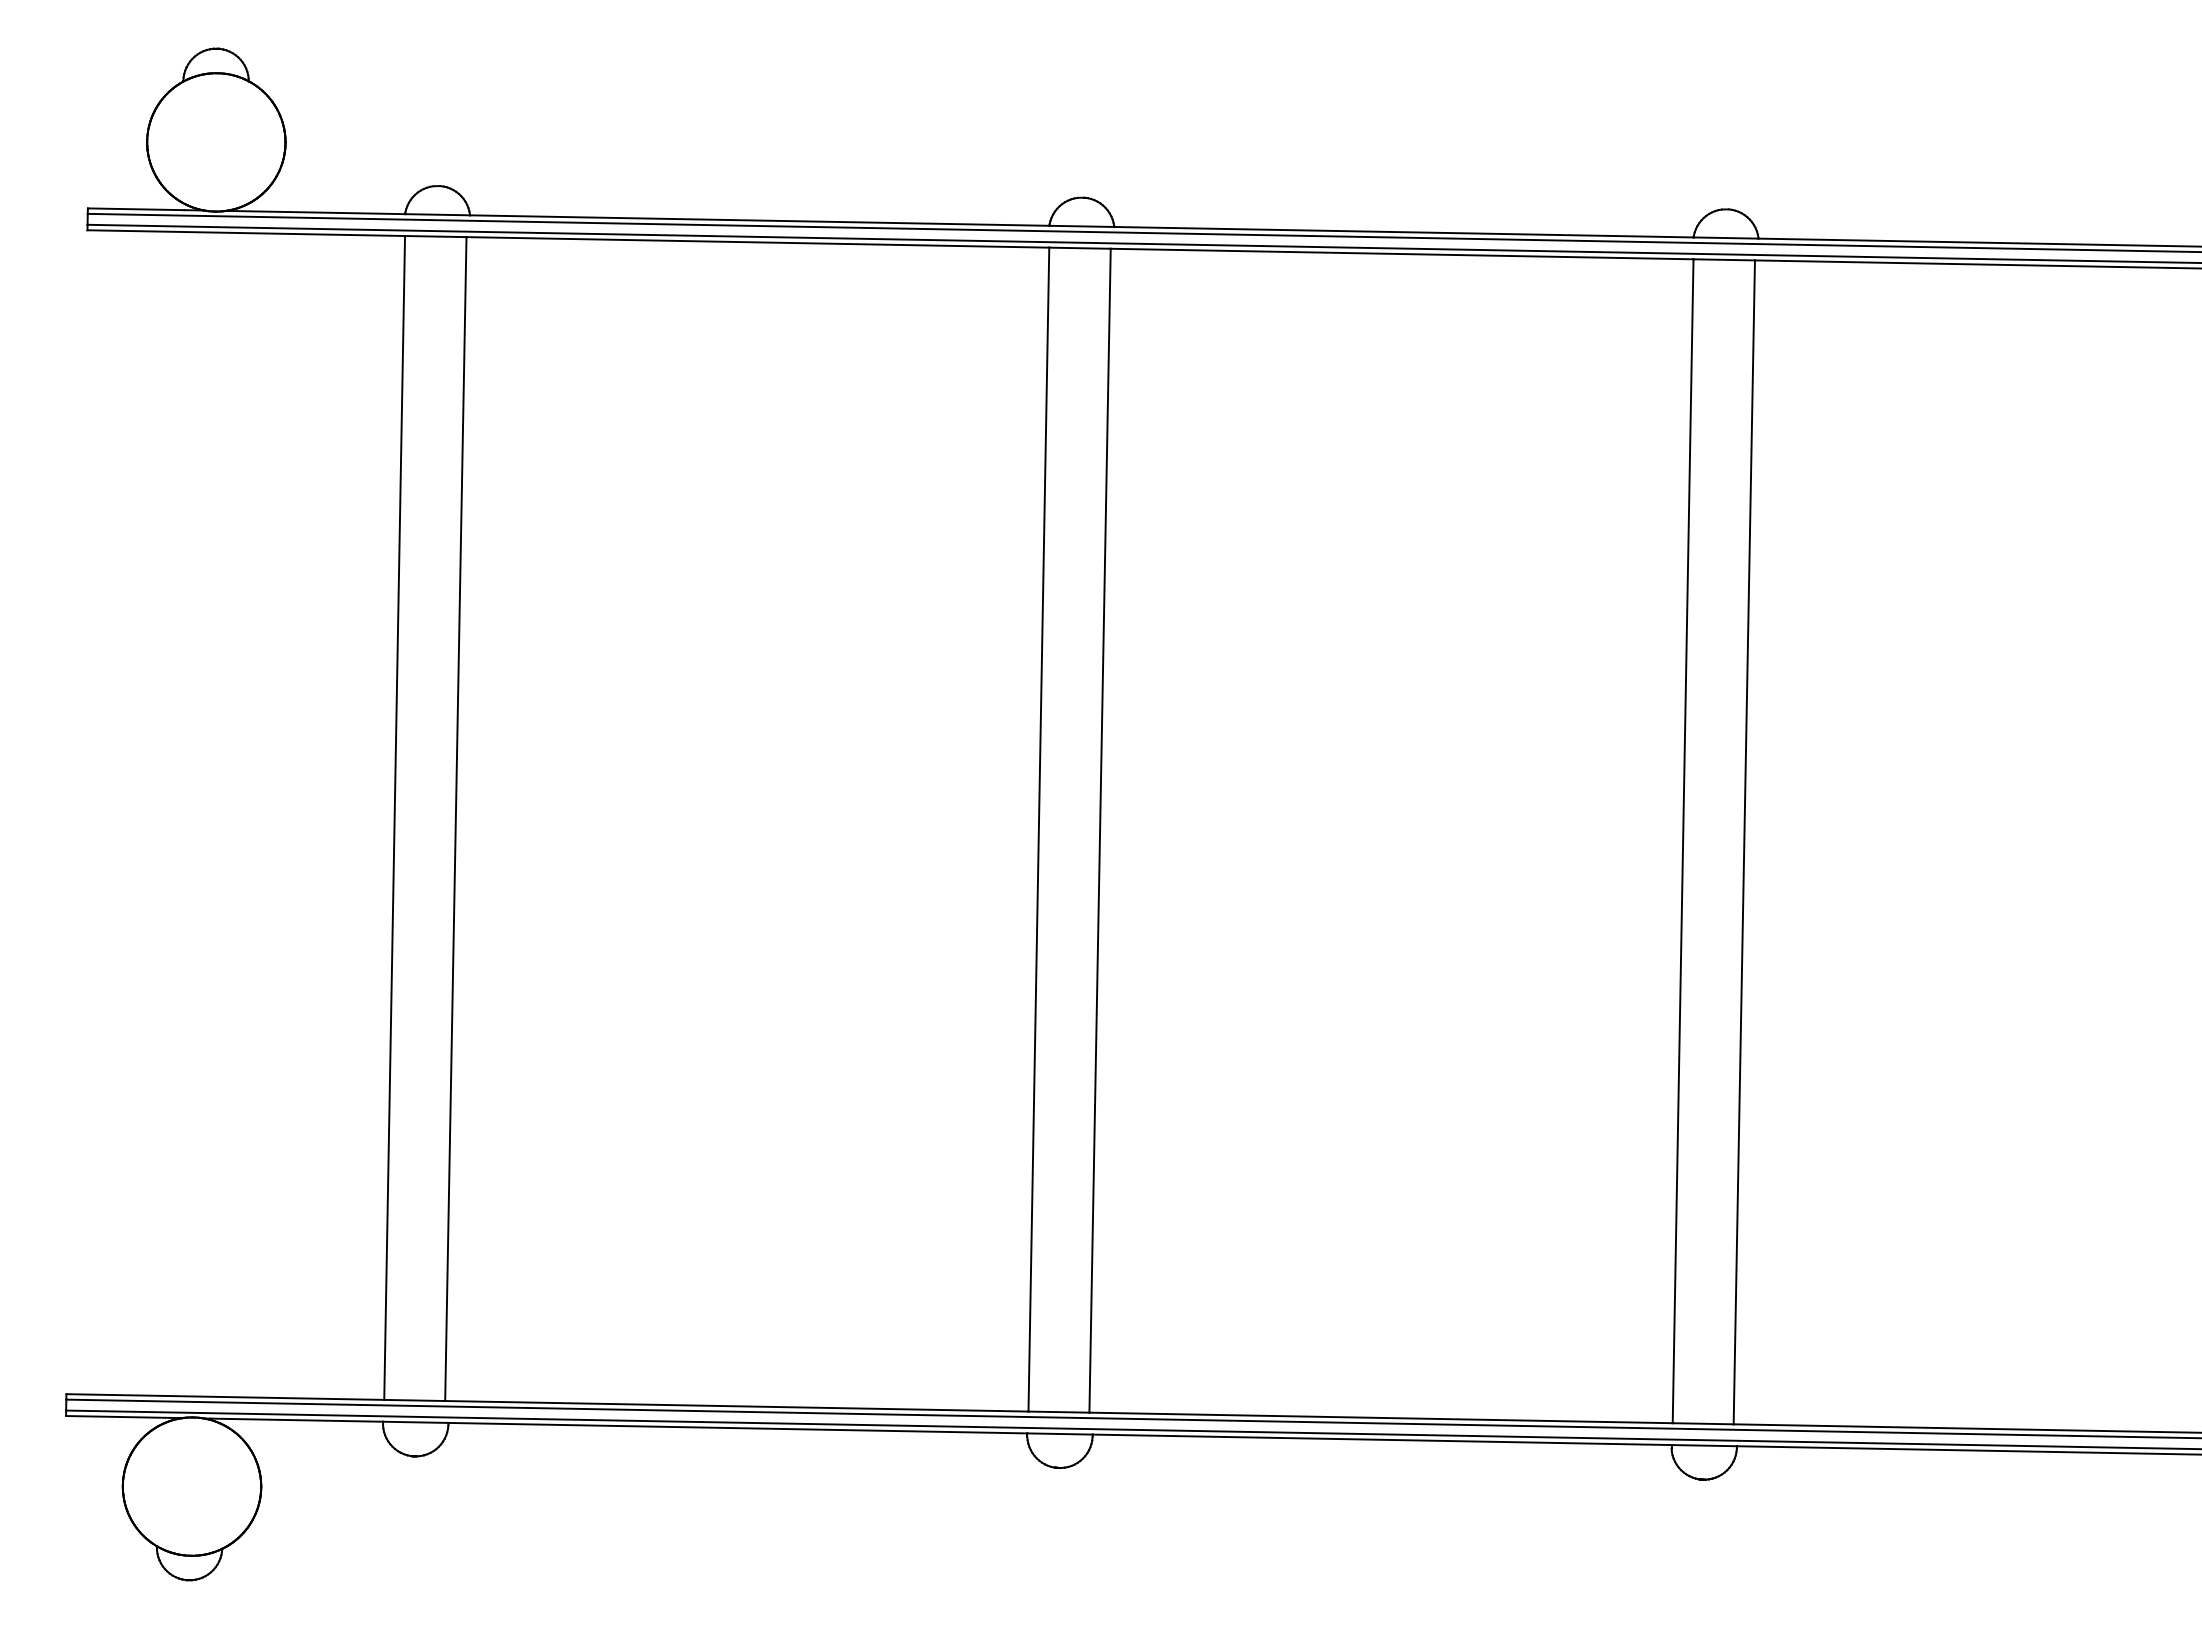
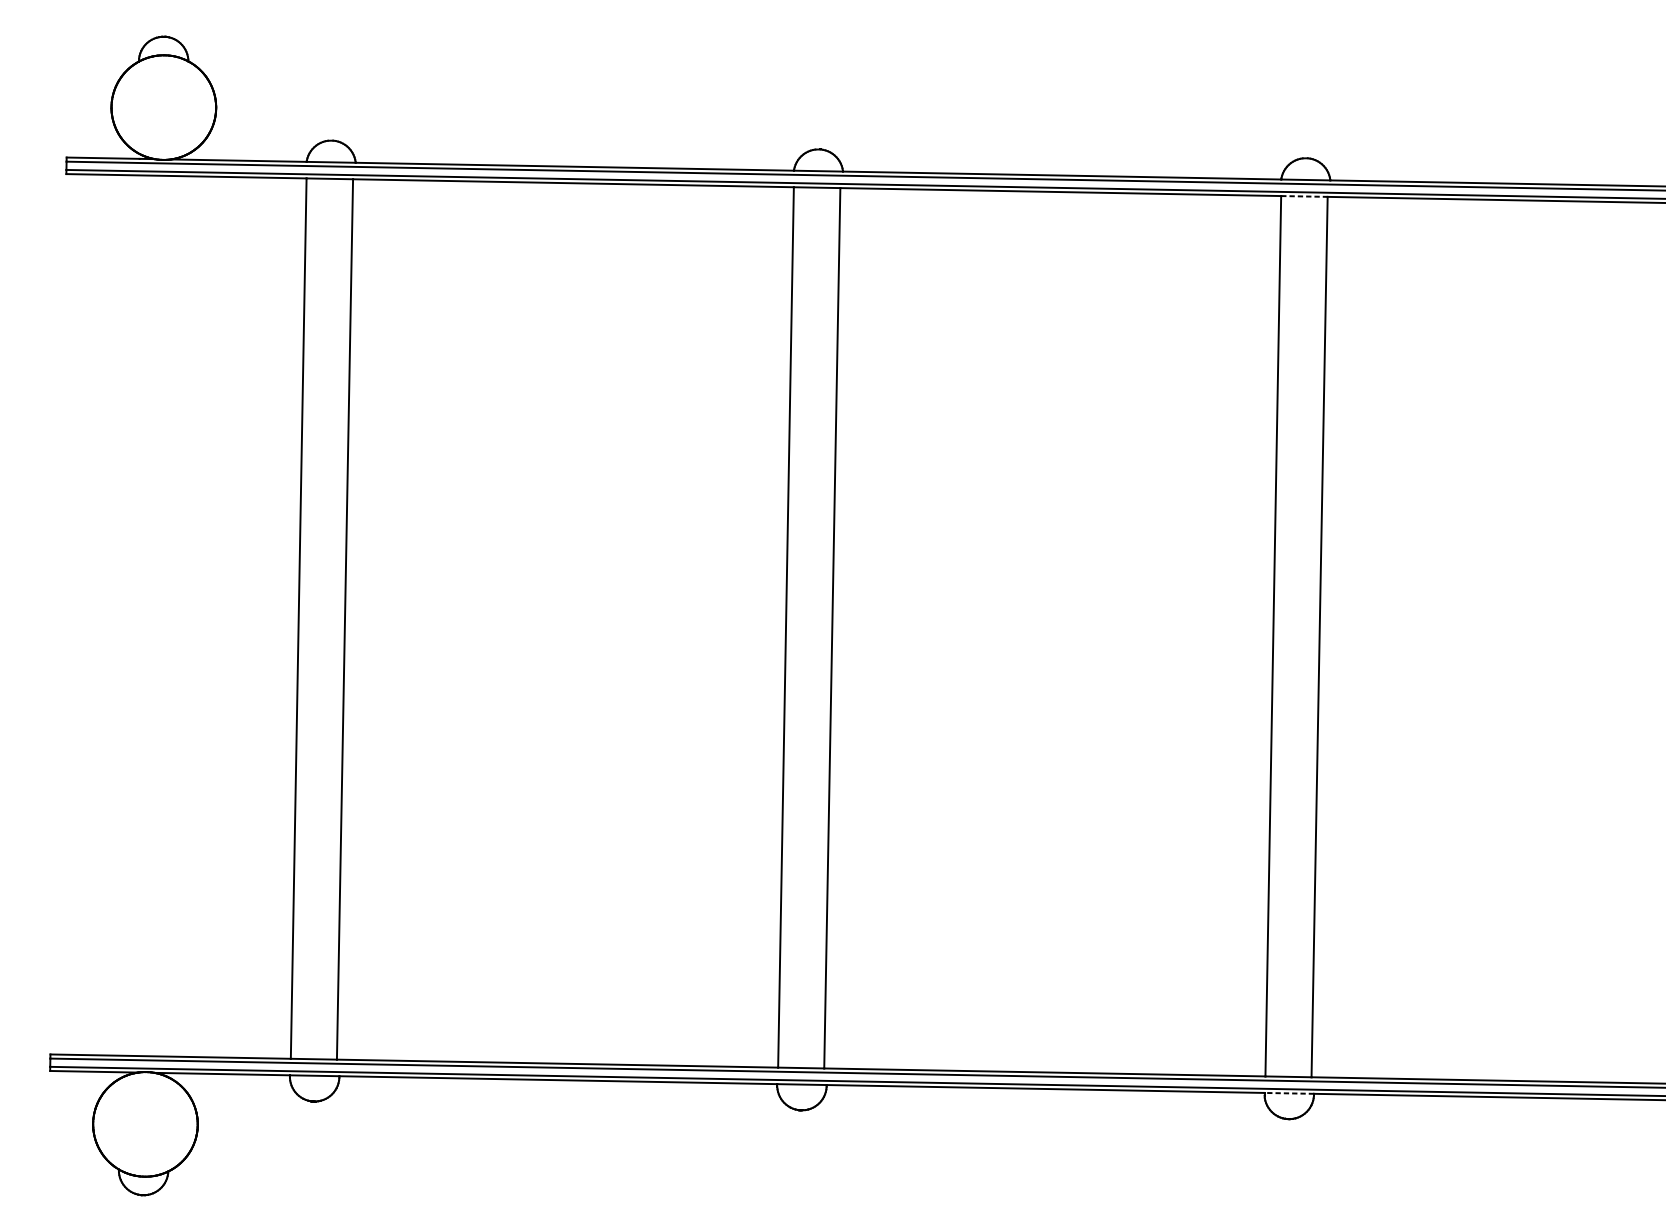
line: (1724, 259) -> (1304, 196), solid -> dashed
line: (1704, 1445) -> (1289, 1093), solid -> dashed

